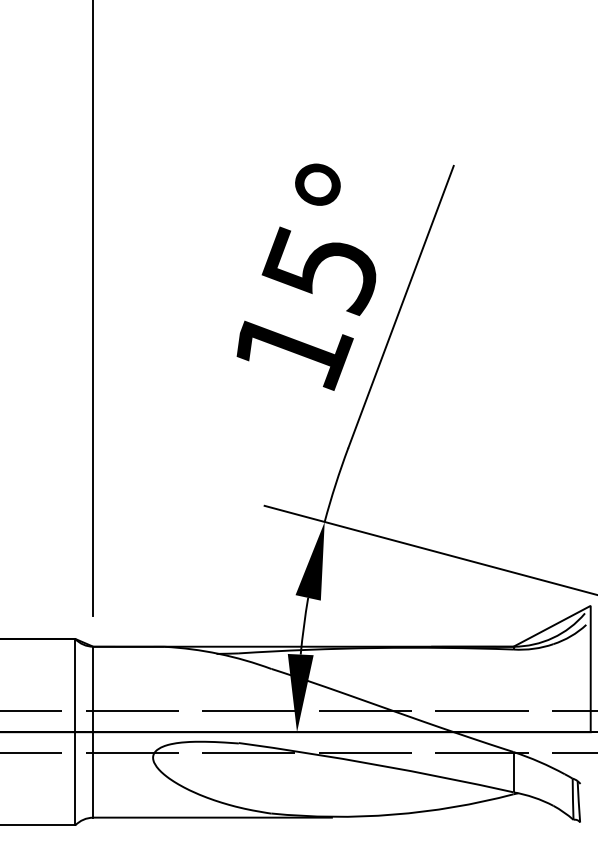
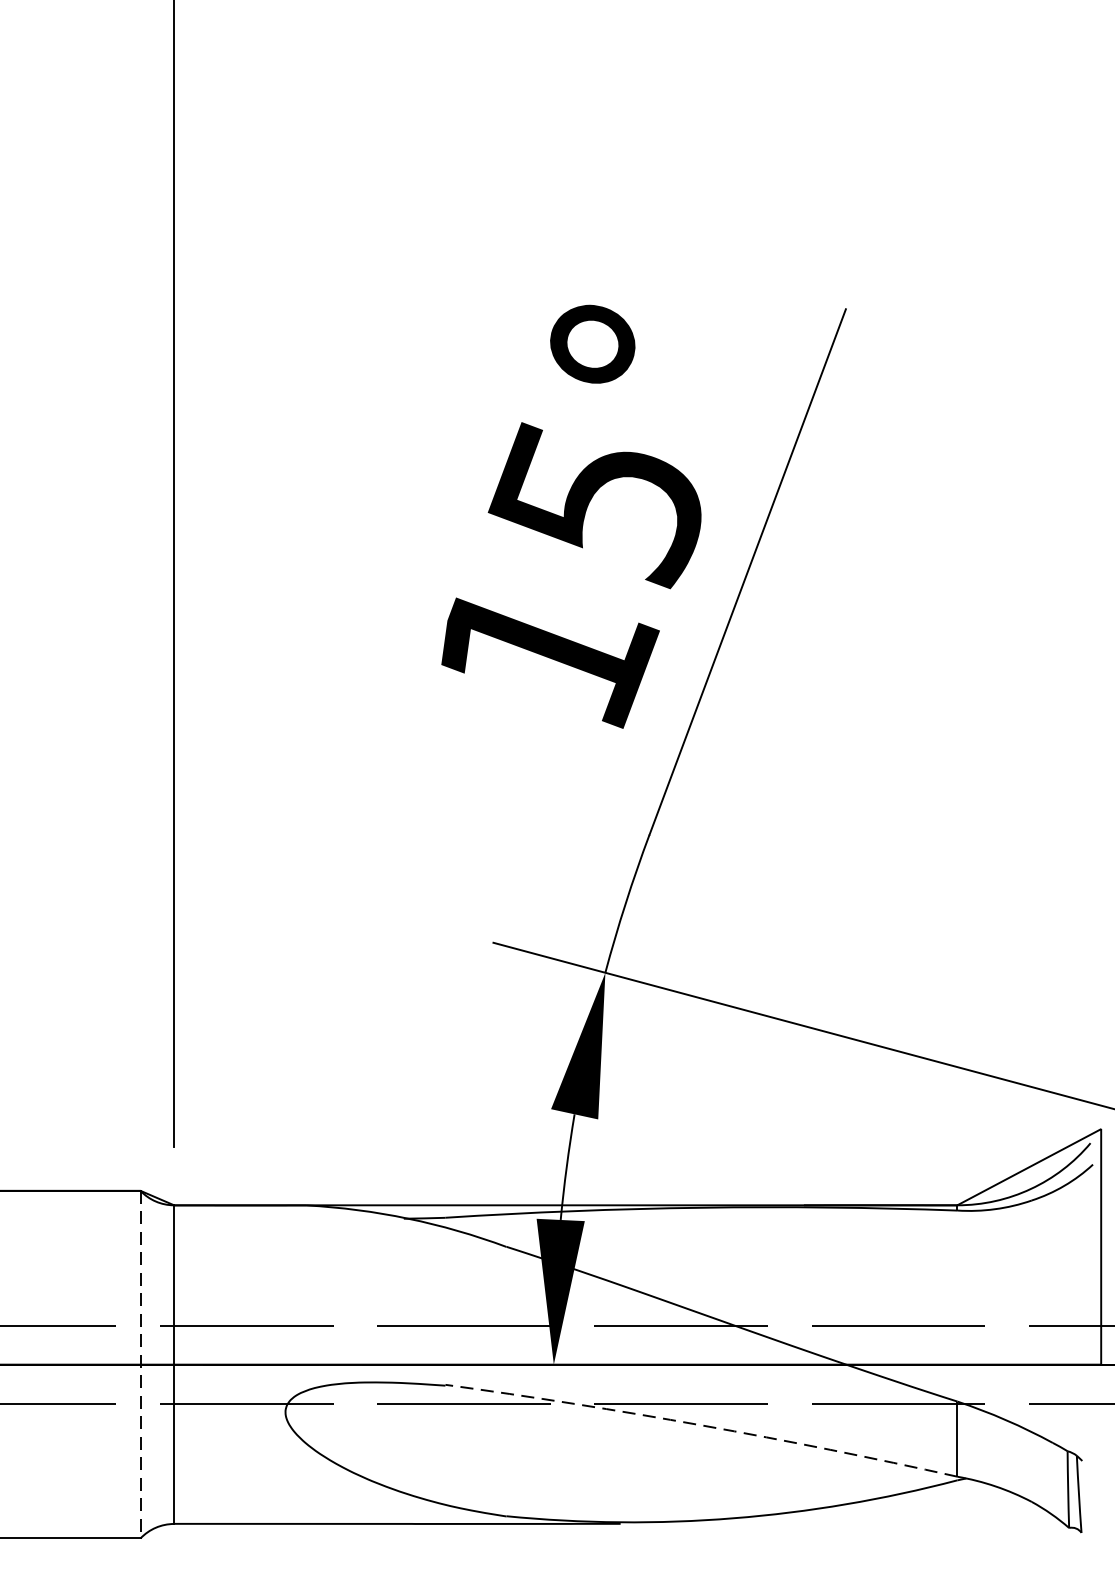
line: (75, 732) -> (140, 1365), solid -> dashed
arc: (376, 764) -> (701, 1424), solid -> dashed

